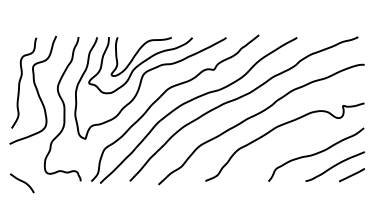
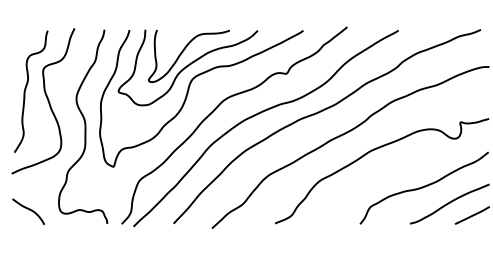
curve: (22, 182) -> (28, 210), moved

